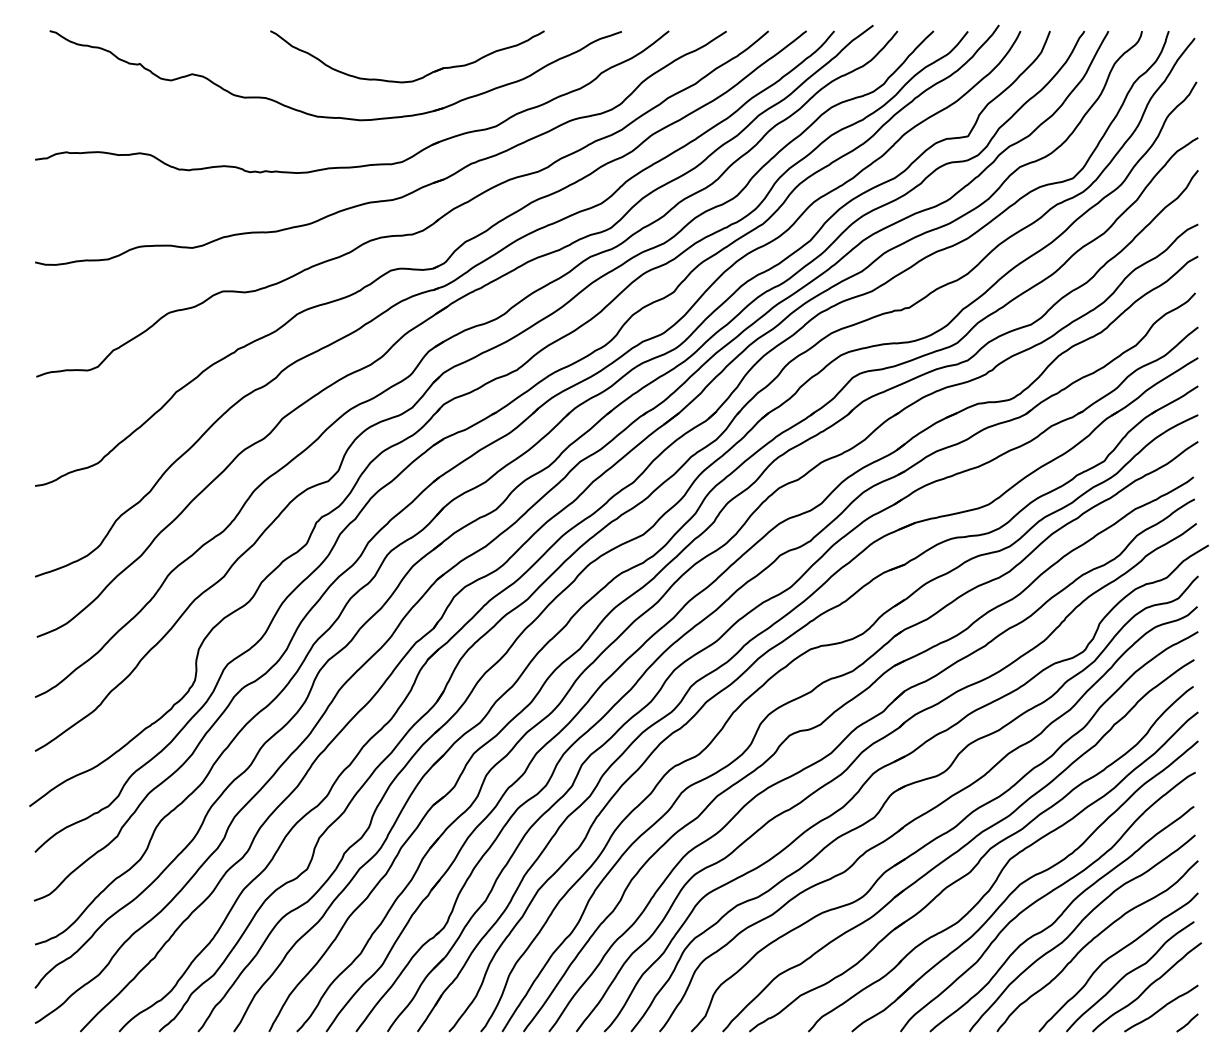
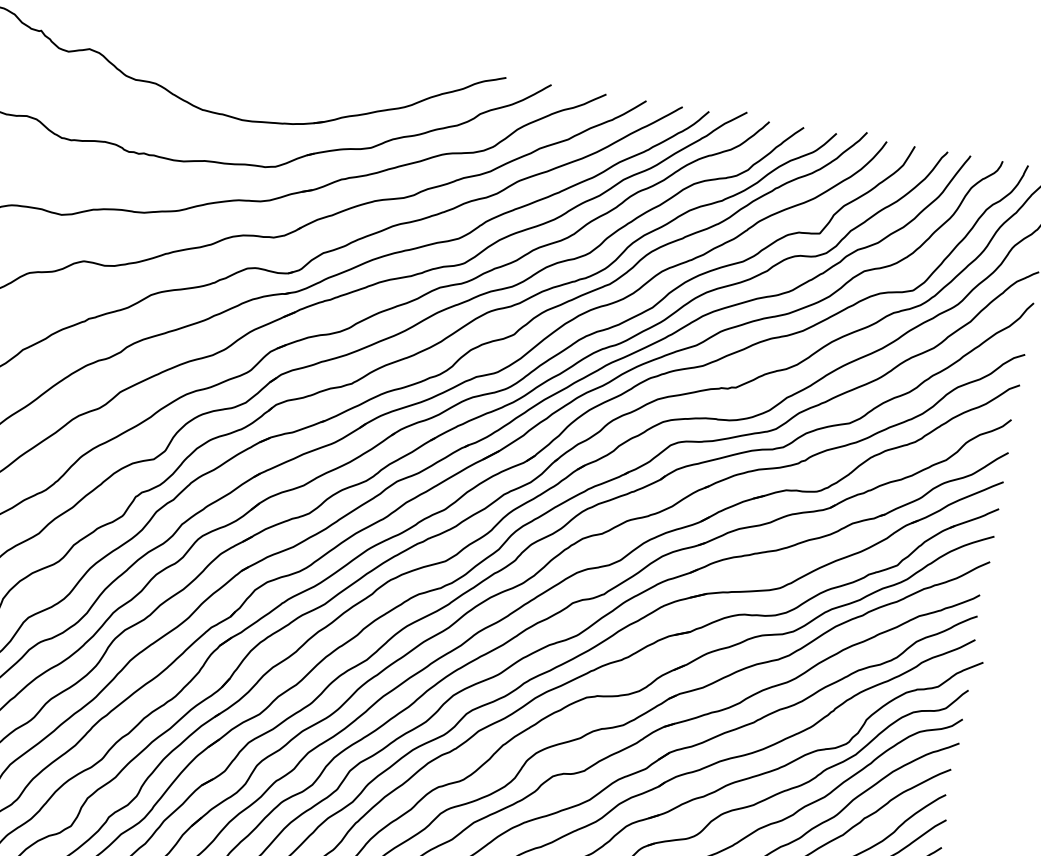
part: (414, 79) -> (300, 90), removed

